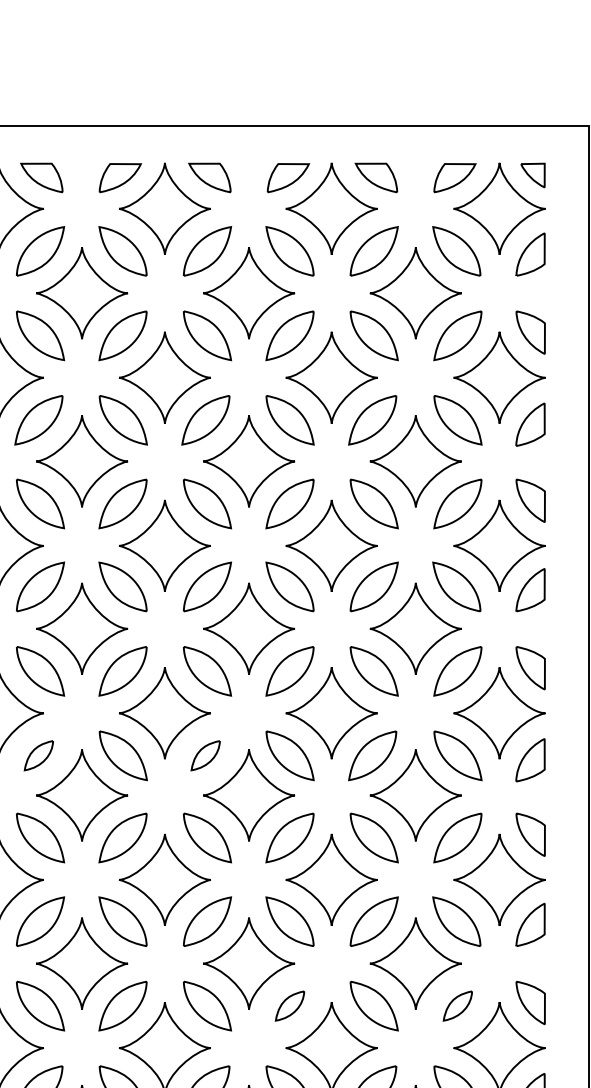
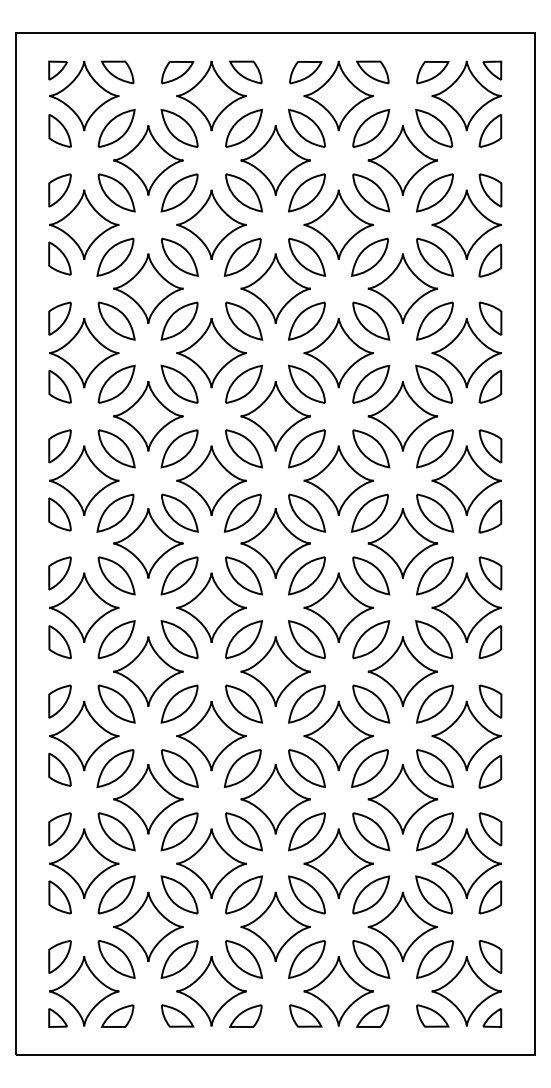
part: (38, 754) -> (115, 512), size x1.67
part: (205, 754) -> (242, 512), size x1.67
part: (289, 1005) -> (306, 703), size x1.67
part: (457, 1005) -> (434, 703), size x1.67

